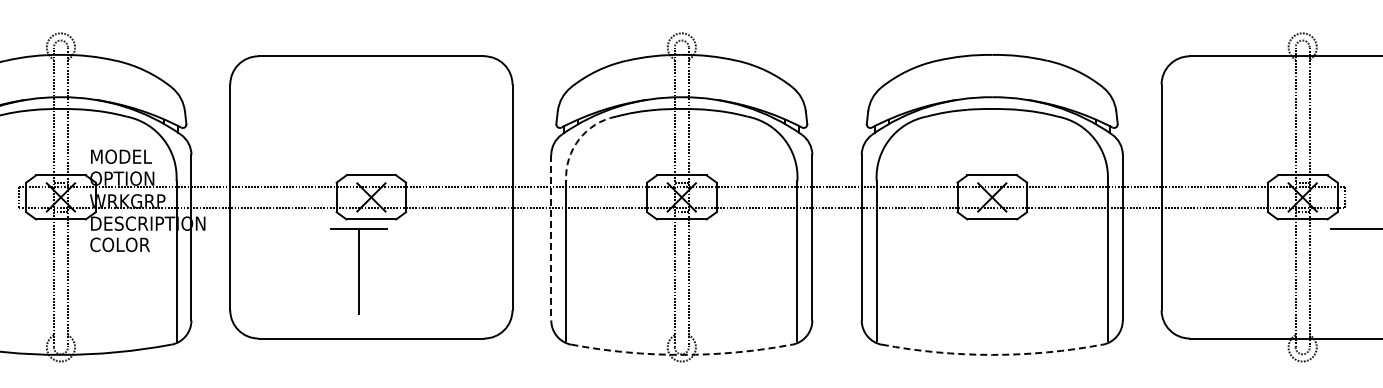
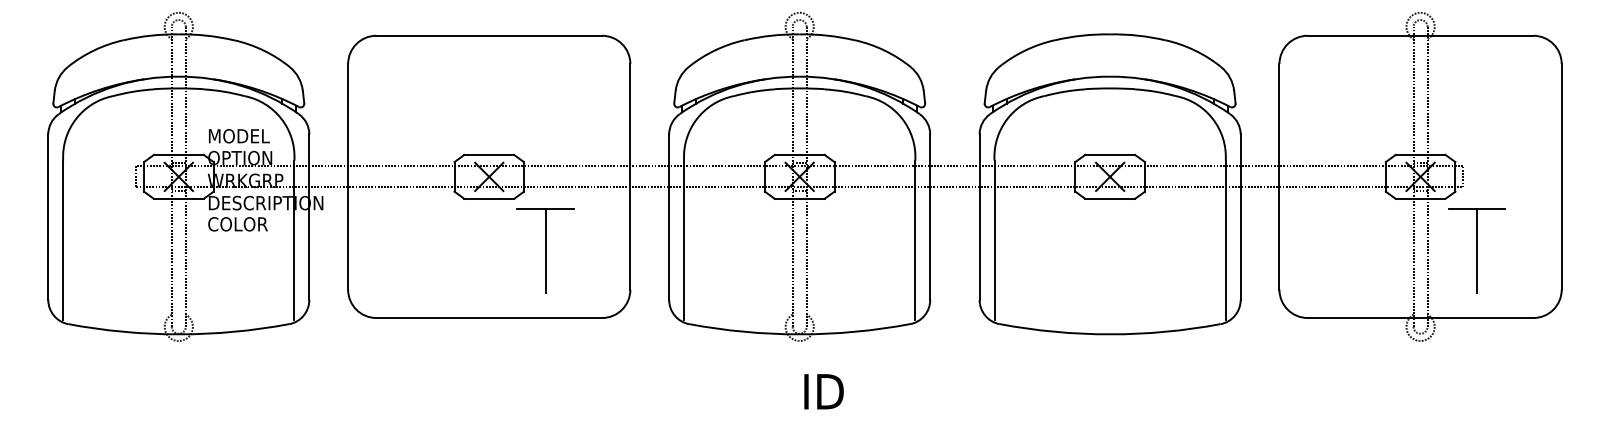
arc: (578, 140) -> (696, 119), dashed -> solid
line: (551, 238) -> (669, 217), dashed -> solid
part: (358, 271) -> (545, 250), moved
line: (1359, 271) -> (1477, 250), added
arc: (681, 355) -> (799, 334), dashed -> solid
arc: (992, 355) -> (1110, 334), dashed -> solid

